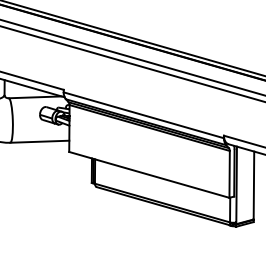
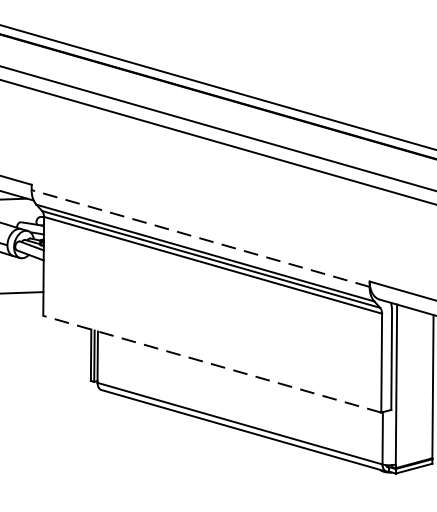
line: (143, 115) -> (199, 238), solid -> dashed
line: (148, 174) -> (210, 363), solid -> dashed

